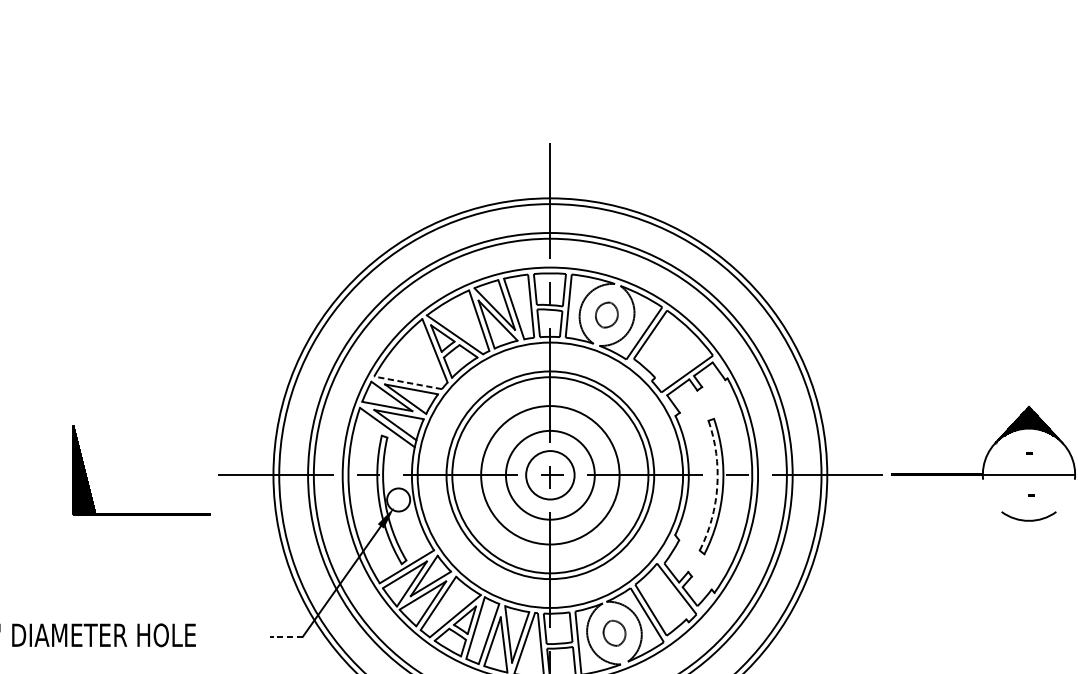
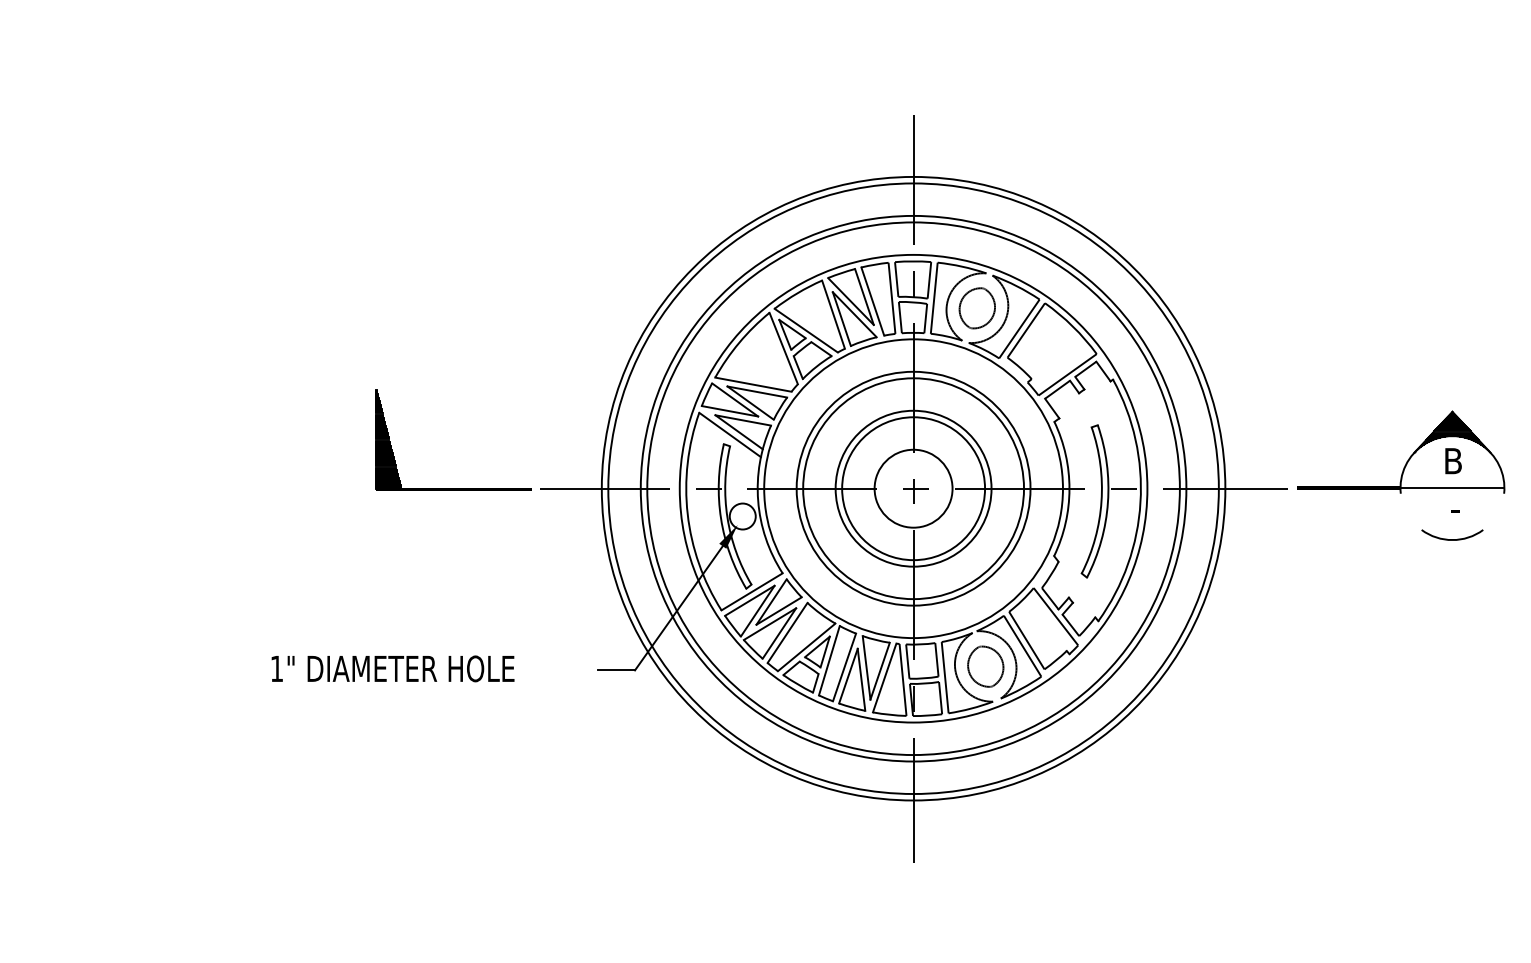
part: (606, 315) -> (976, 308), size x1.43
line: (408, 382) -> (753, 384), dashed -> solid
text: (1029, 451) -> (1453, 461), - -> B
circle: (550, 475) -> (913, 488), size x1.43
circle: (550, 475) -> (913, 488), size x1.43
arc: (717, 486) -> (1101, 501), dashed -> solid
part: (141, 513) -> (453, 488), moved
part: (614, 633) -> (985, 666), size x1.43
line: (286, 636) -> (616, 670), dashed -> solid

